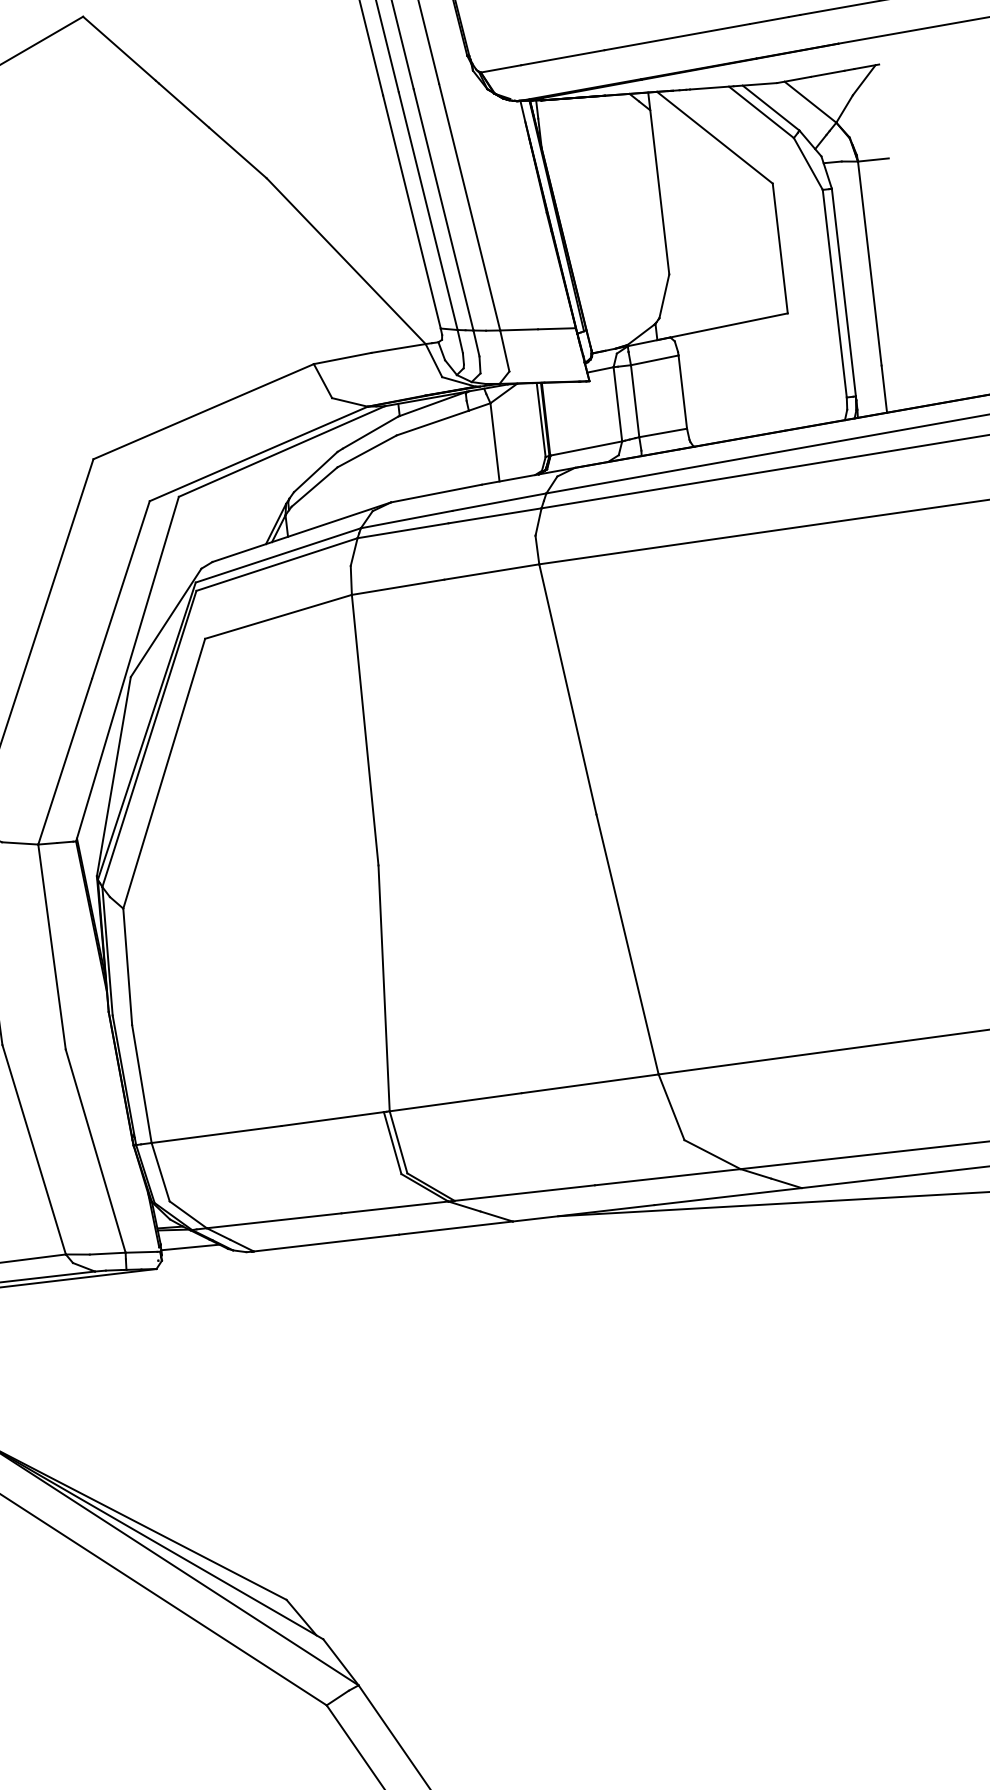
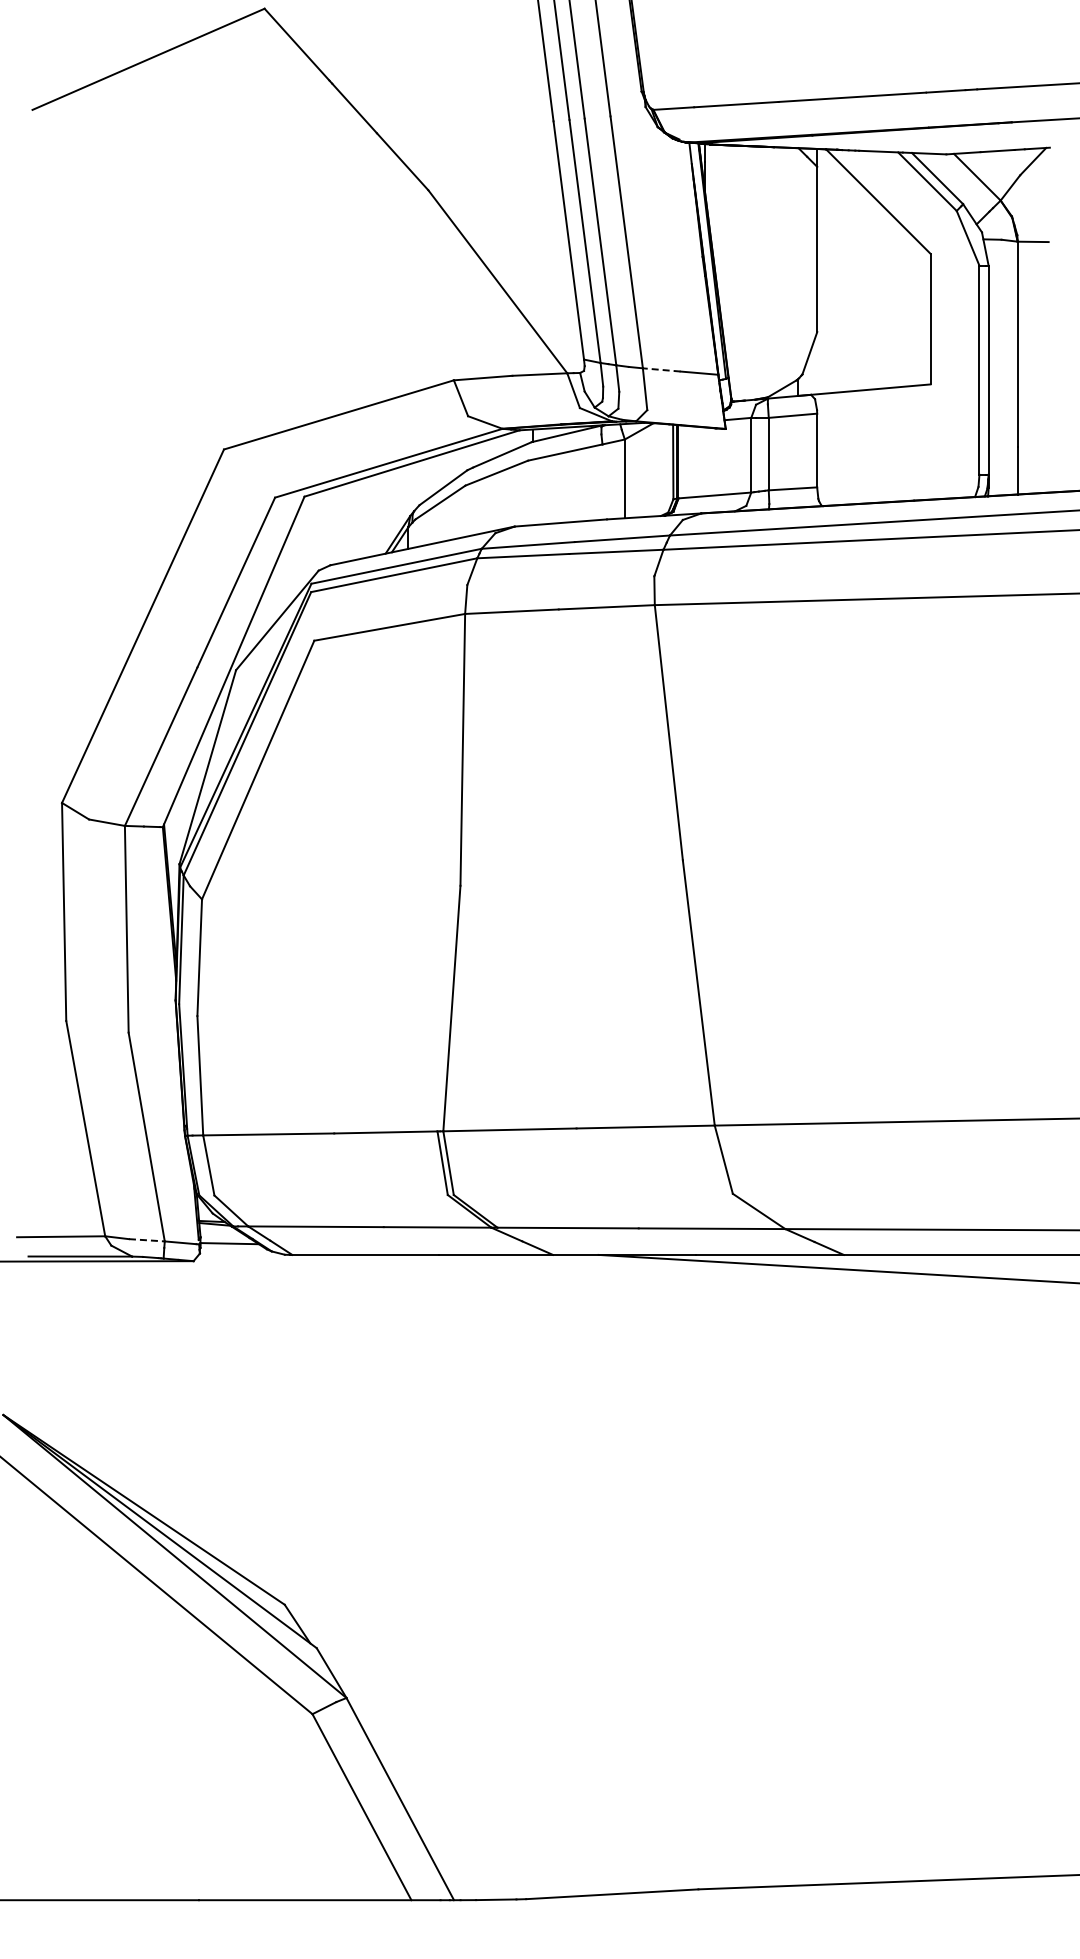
line: (518, 329) -> (661, 369), solid -> dashed
line: (107, 1253) -> (146, 1240), solid -> dashed

